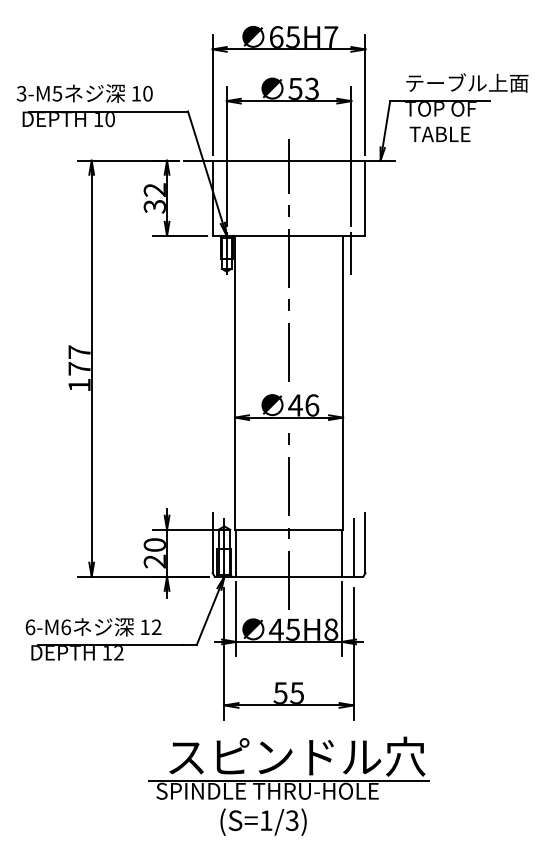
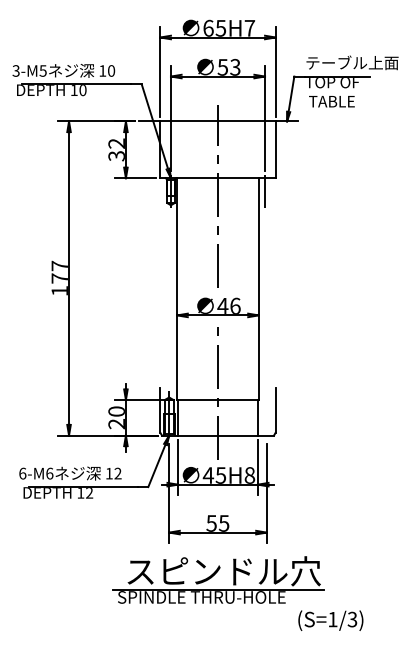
line: (353, 549) -> (266, 414), removed
text: (263, 821) -> (330, 620), moved

